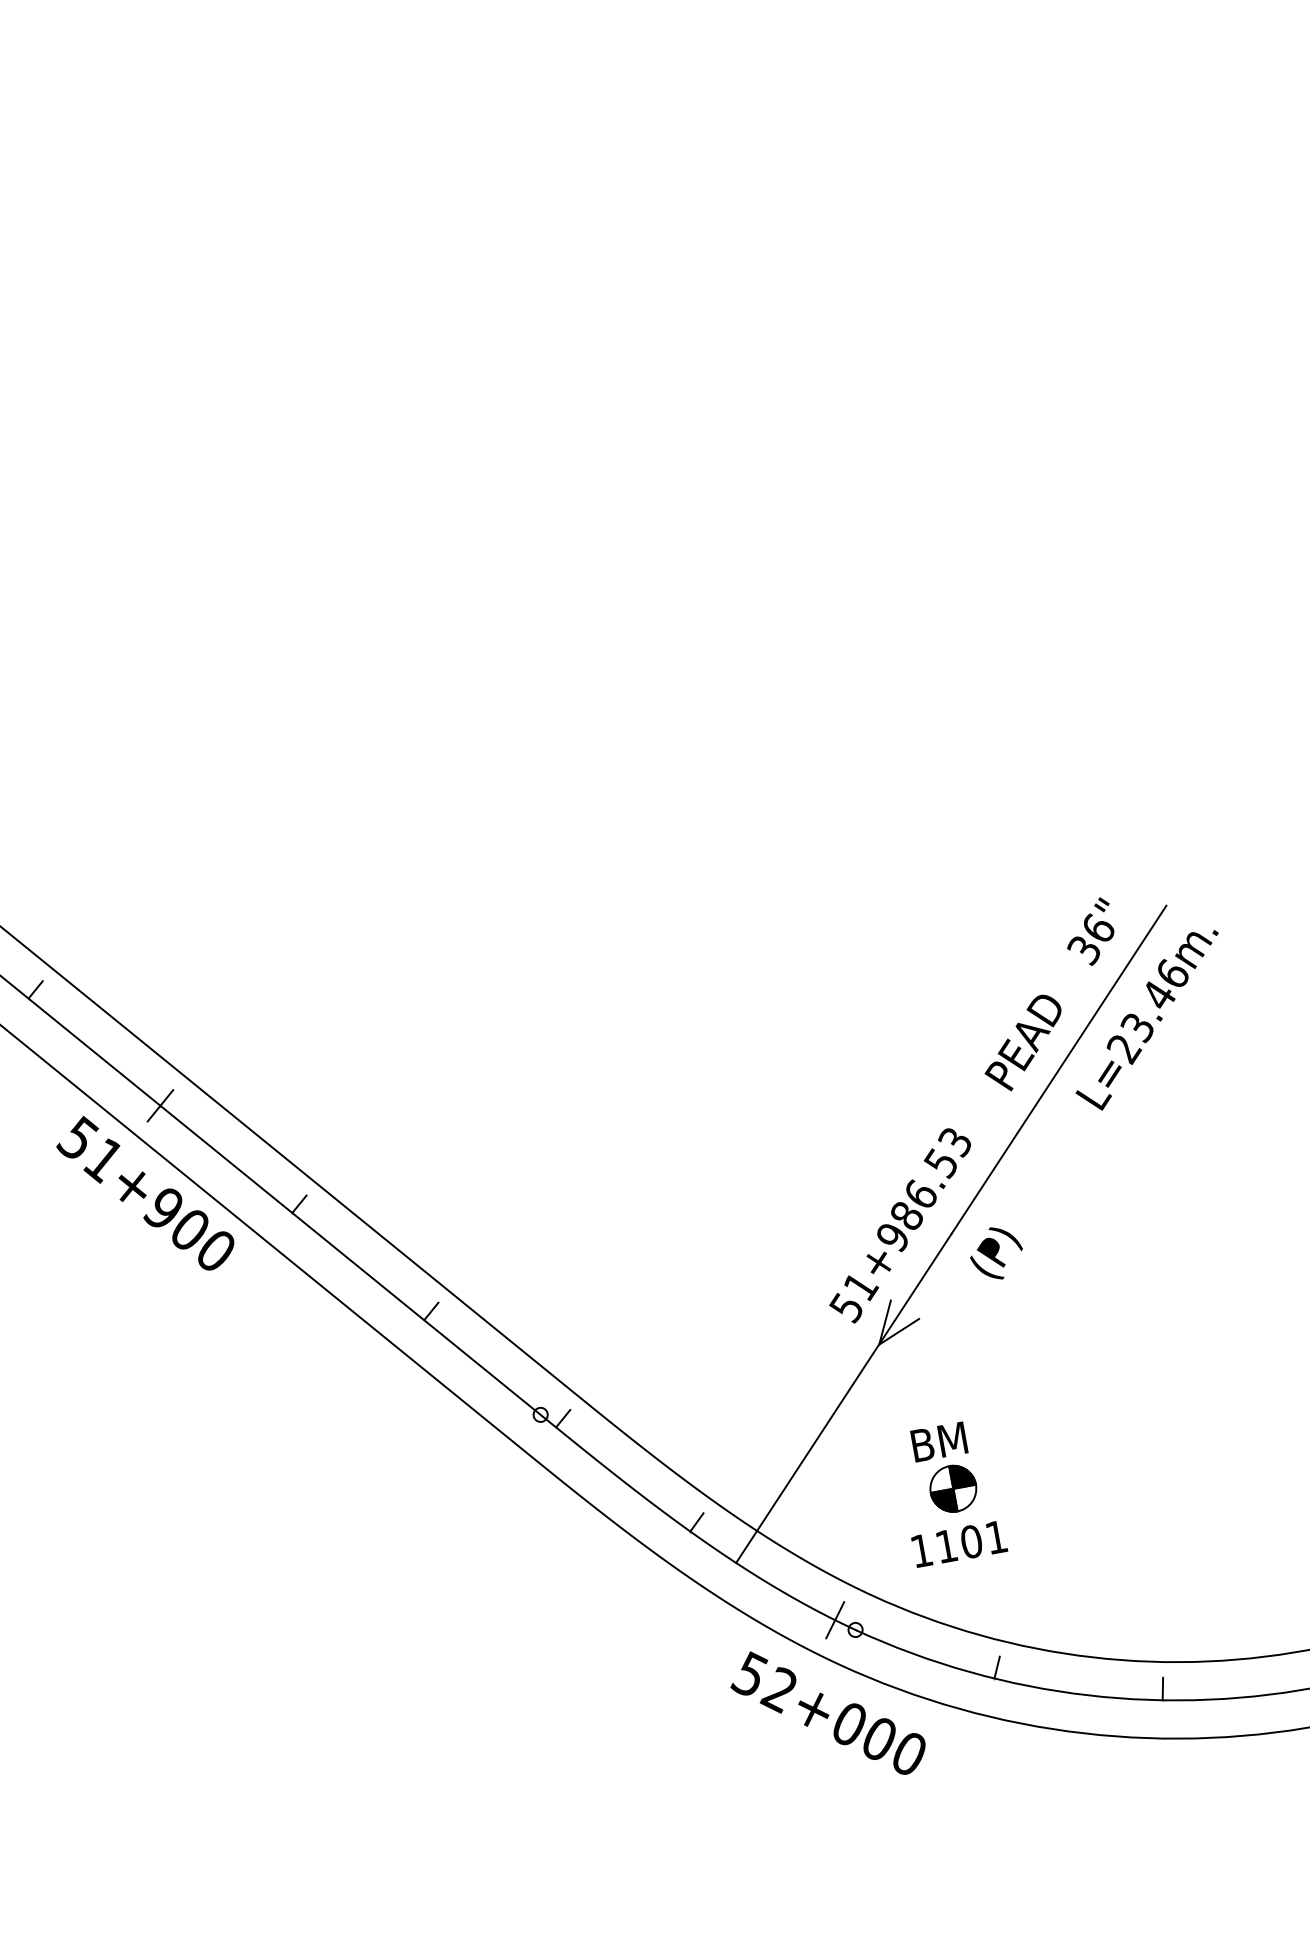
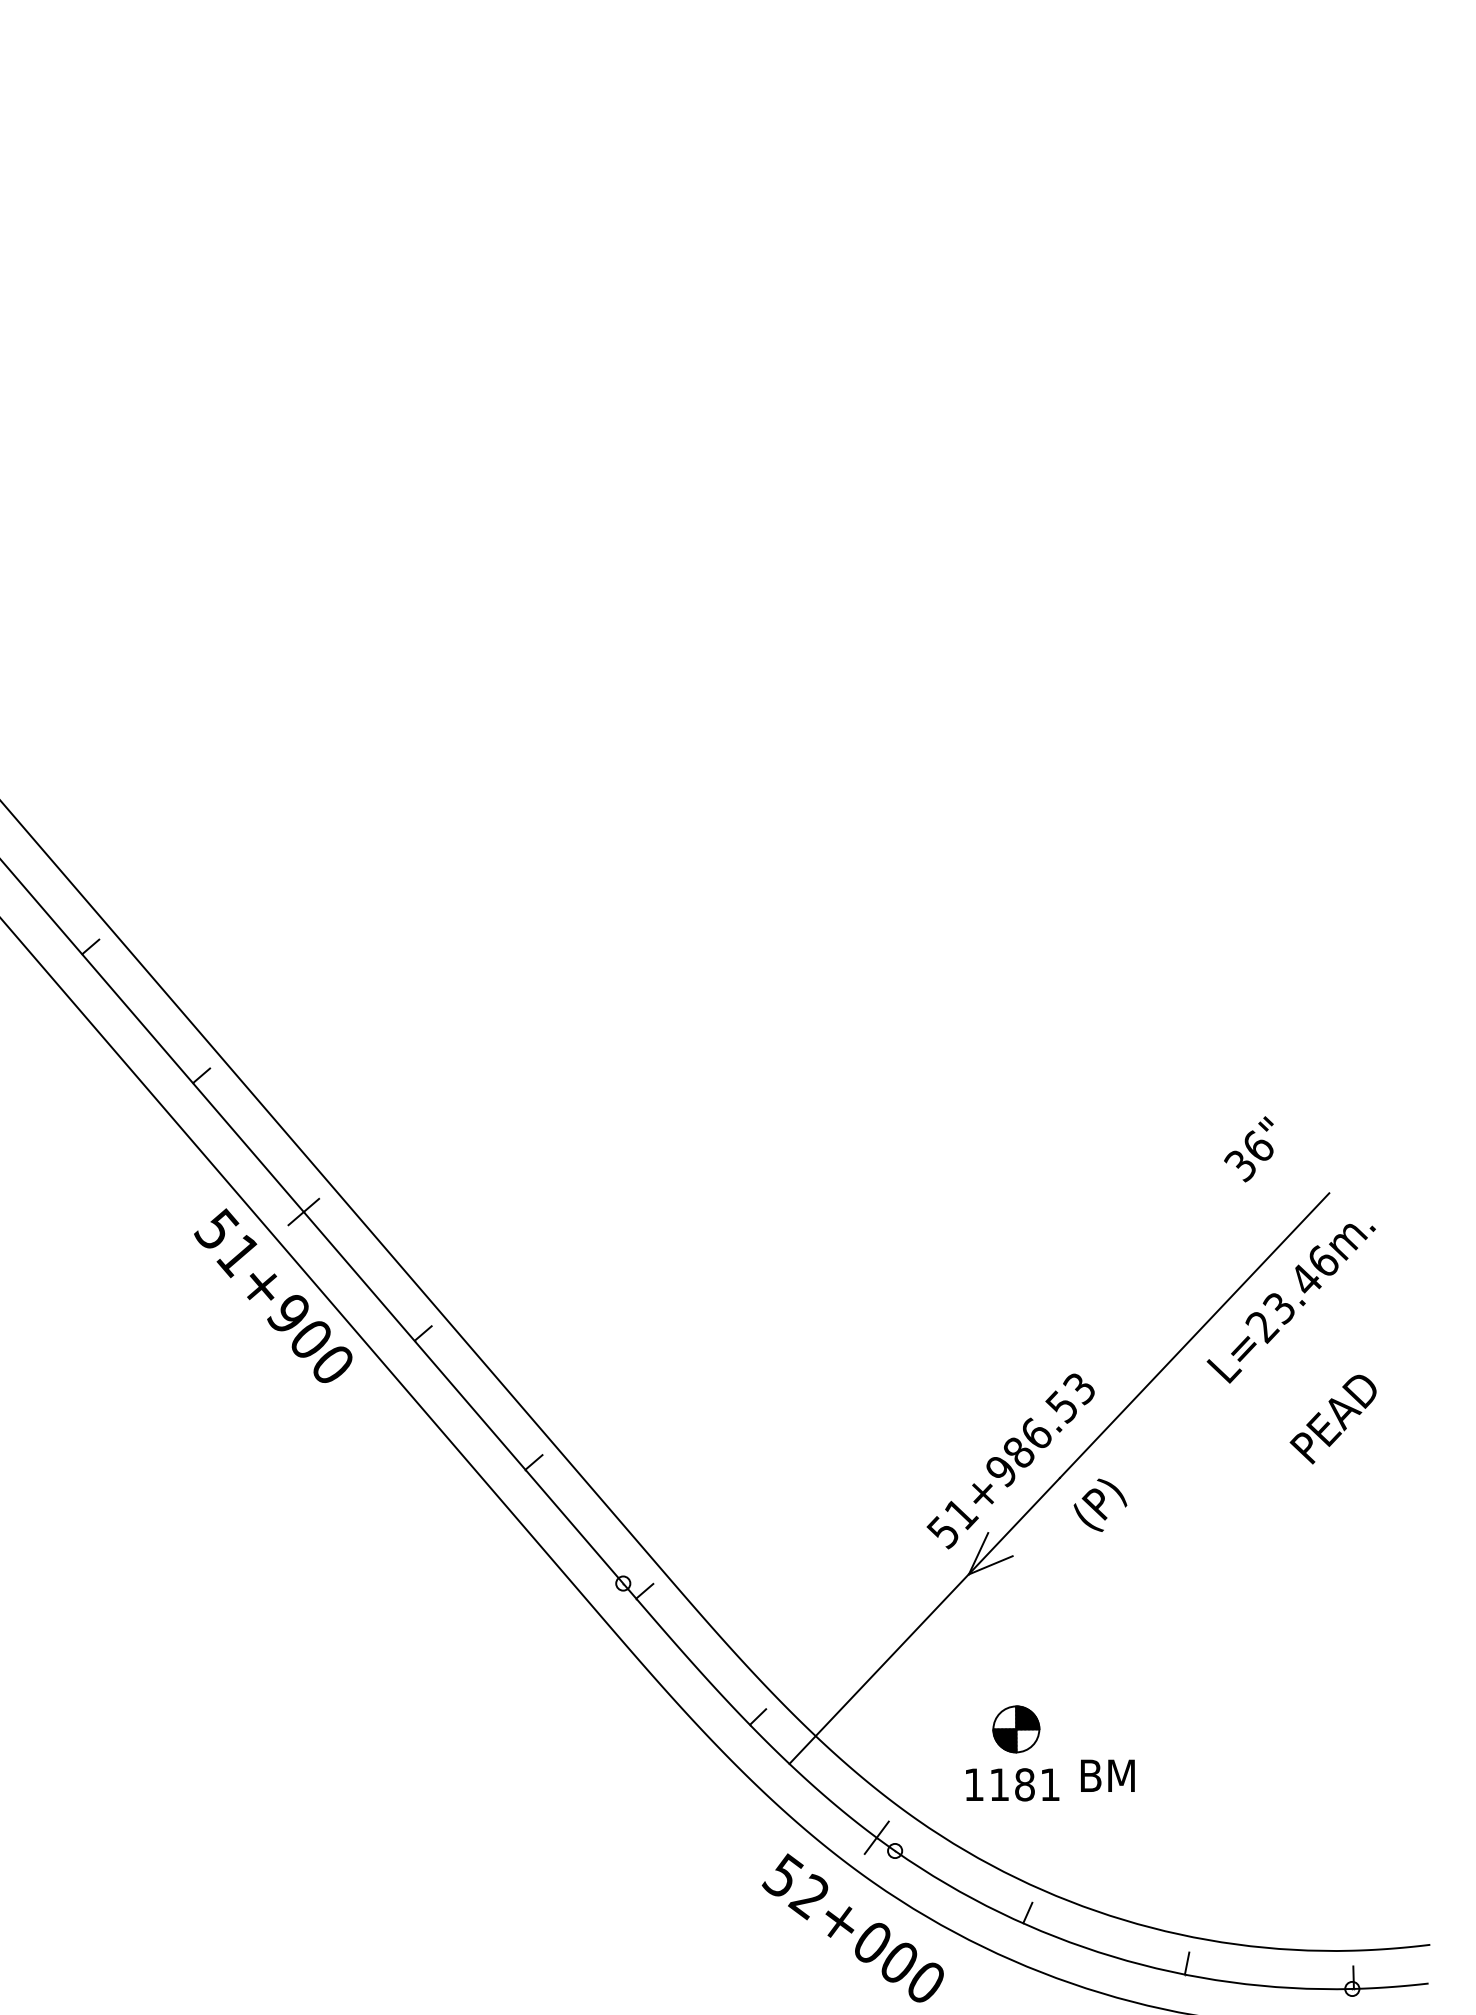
text: (1089, 933) -> (1248, 1149), moved
text: (1022, 1043) -> (1332, 1419), moved
text: (938, 1441) -> (1107, 1775), moved
text: (971, 1541) -> (1024, 1784), 1101 -> 1181

